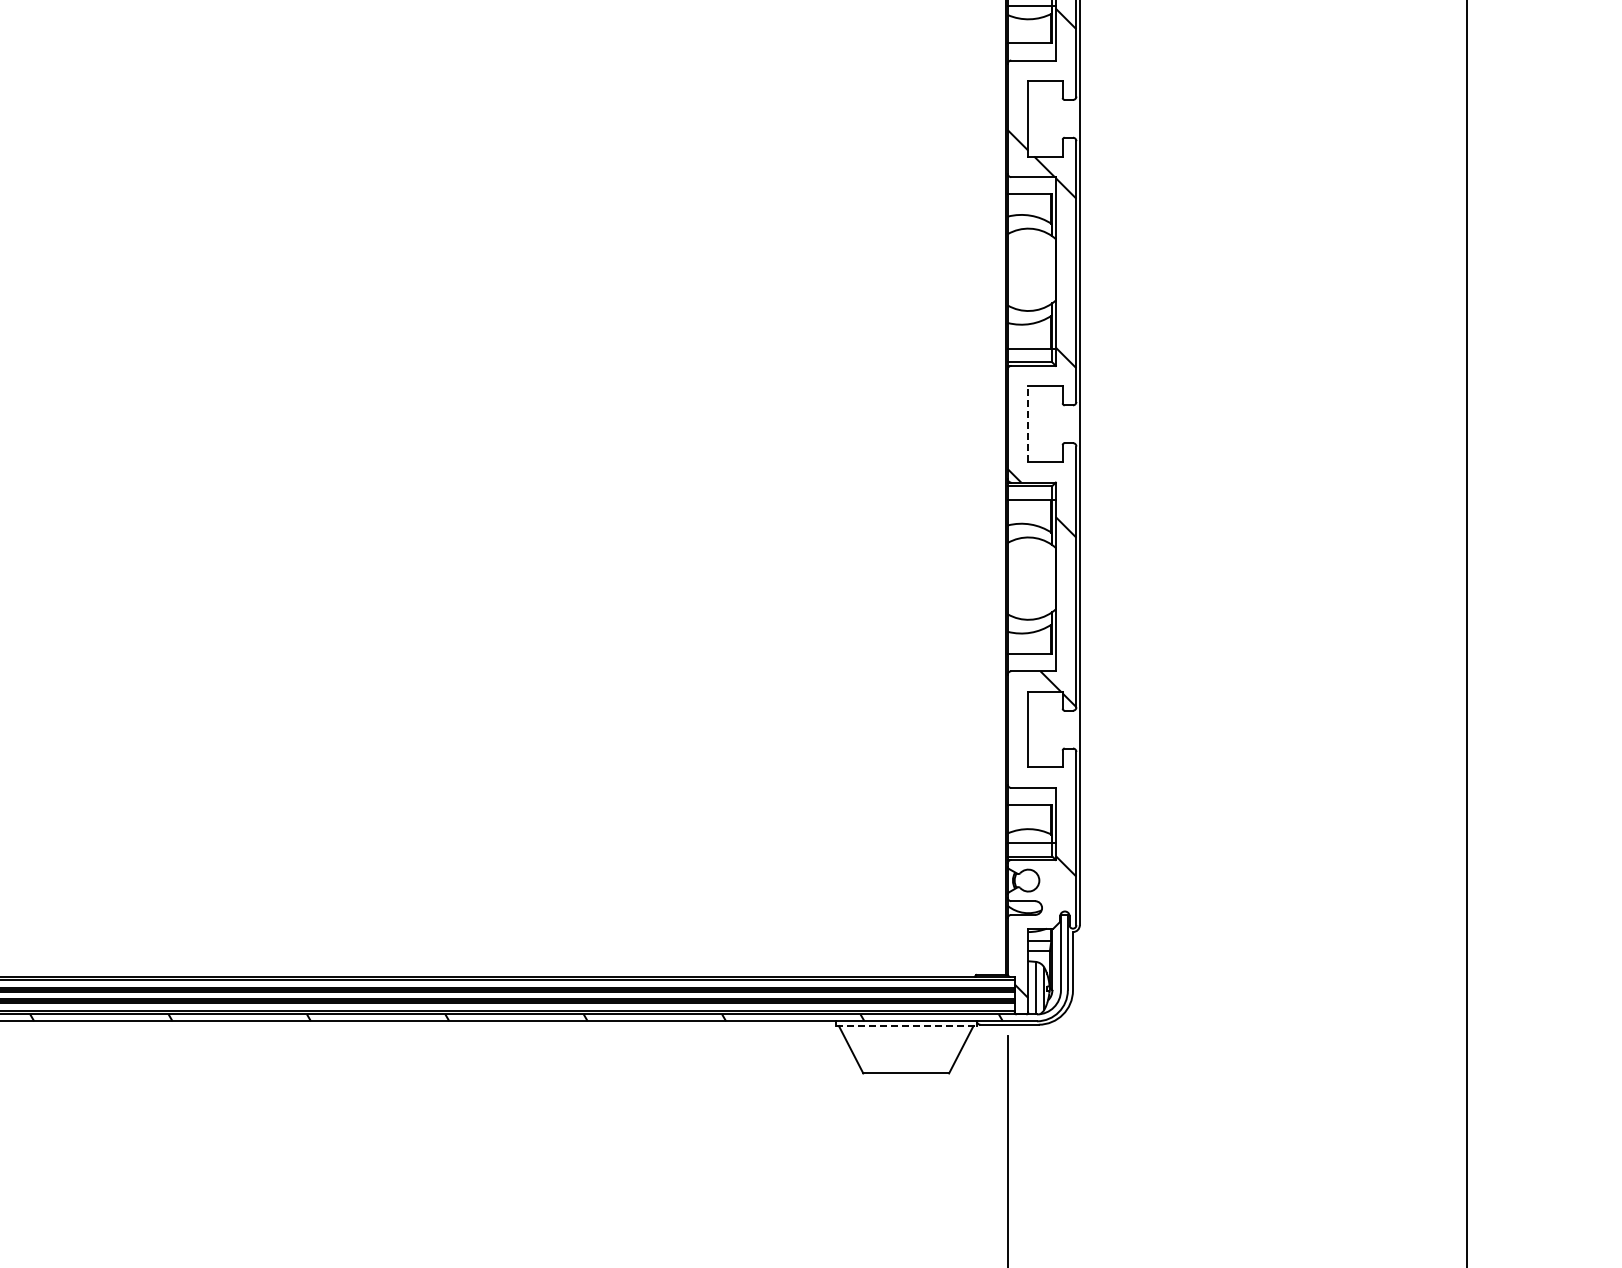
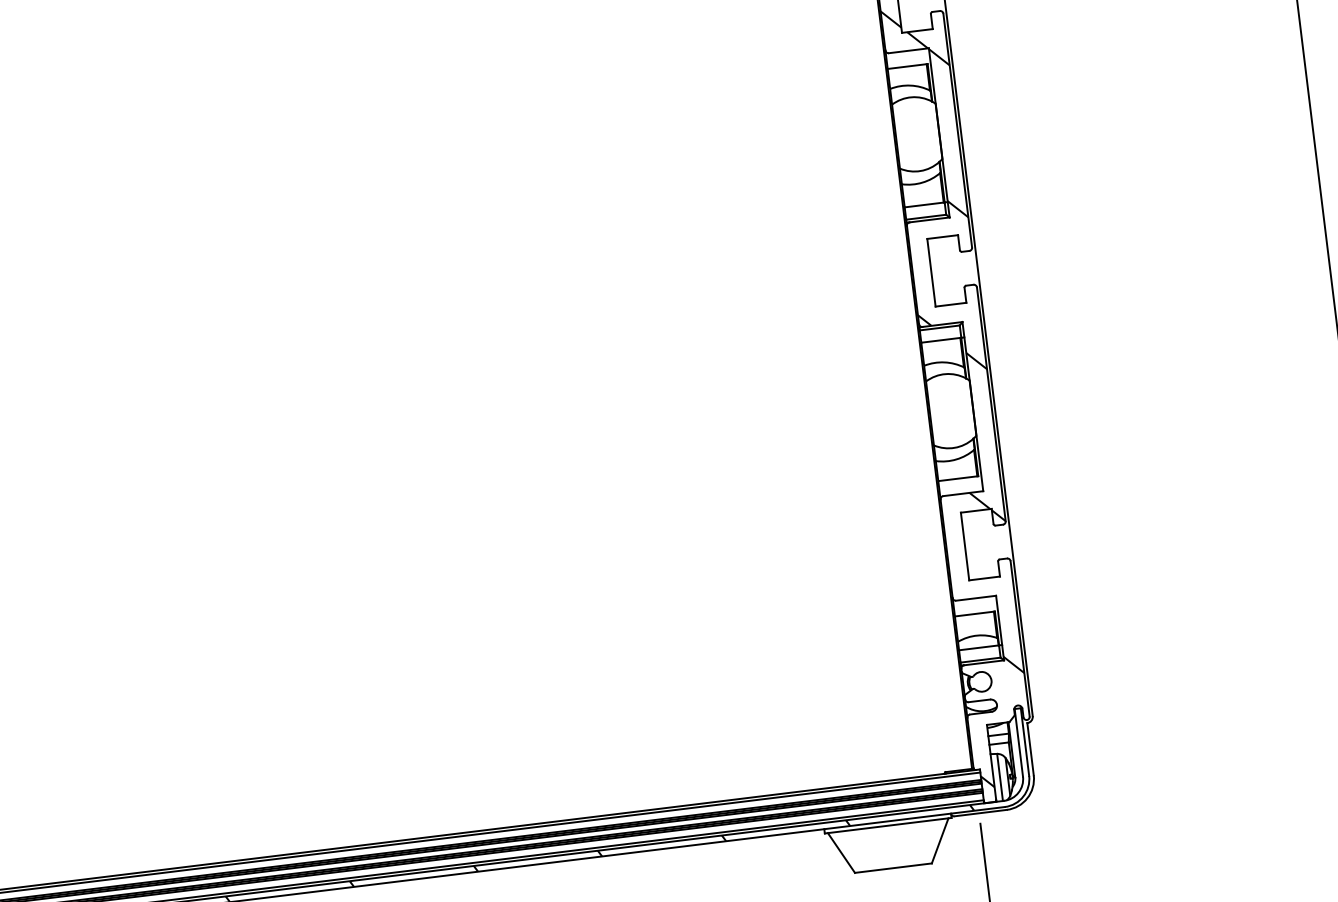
line: (1028, 424) -> (931, 273), dashed -> solid
line: (906, 1026) -> (888, 826), dashed -> solid

